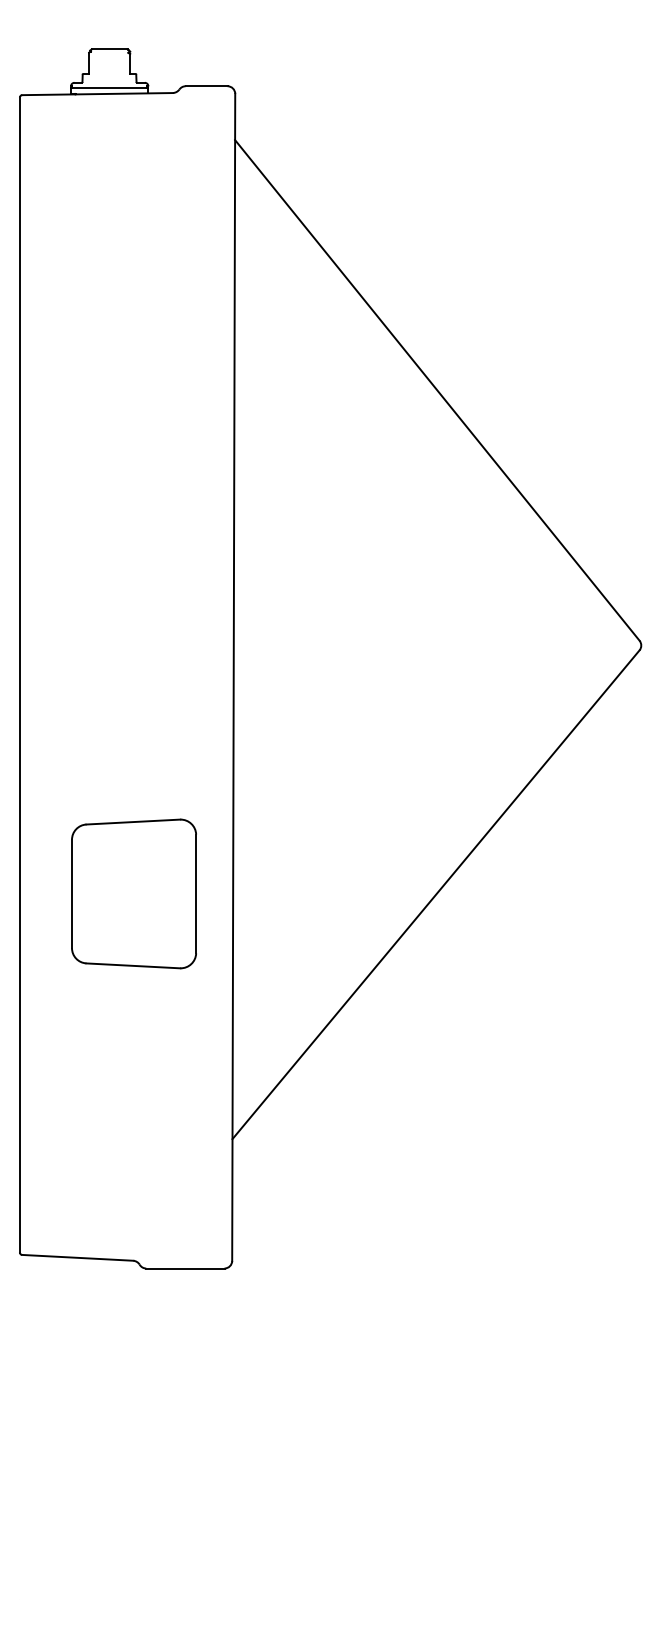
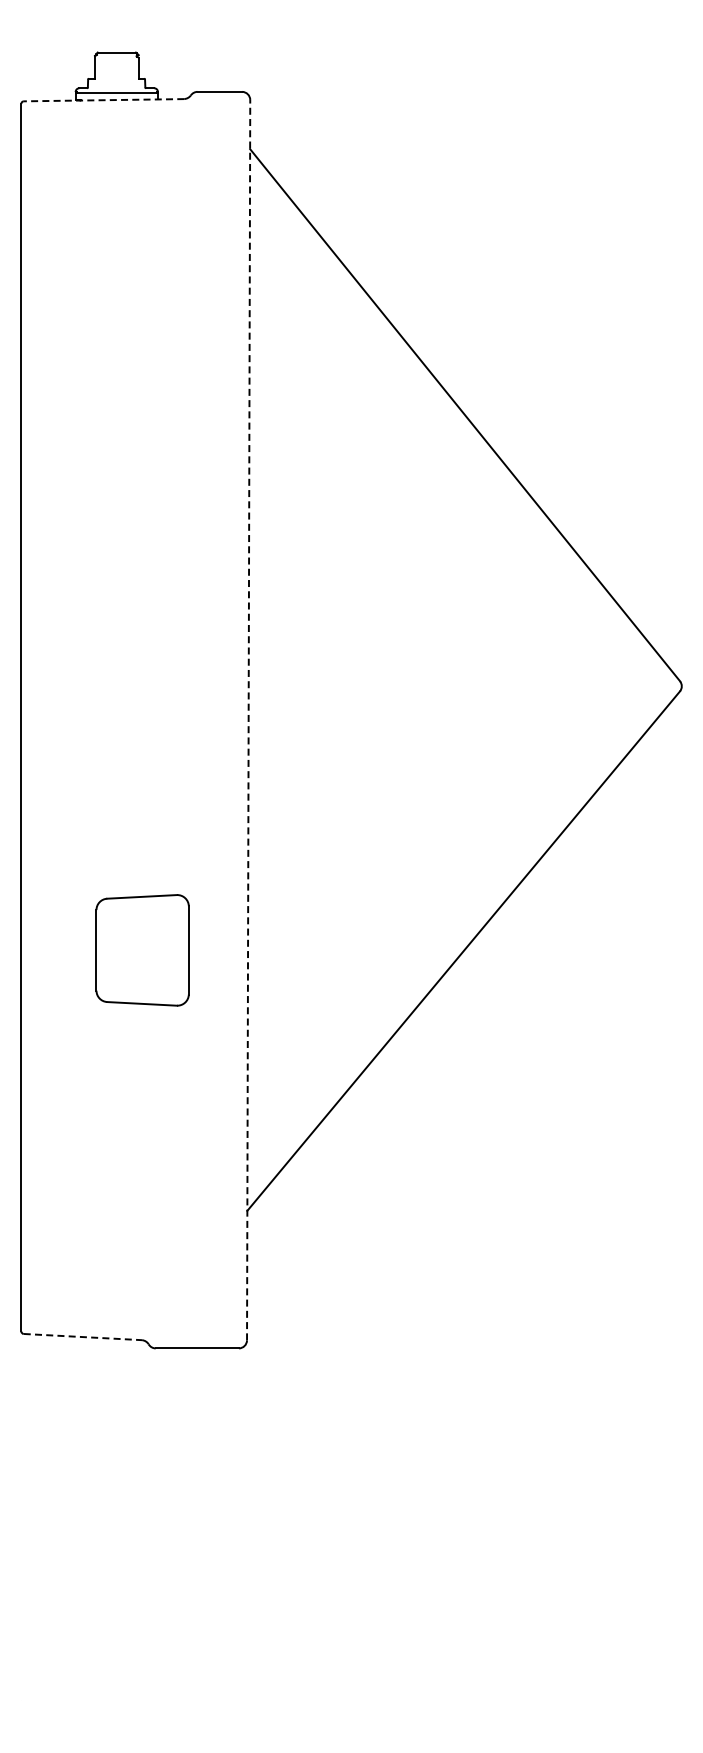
line: (97, 94) -> (103, 100), solid -> dashed
line: (233, 676) -> (248, 719), solid -> dashed
part: (133, 894) -> (142, 950), size x0.7
line: (78, 1258) -> (83, 1337), solid -> dashed

